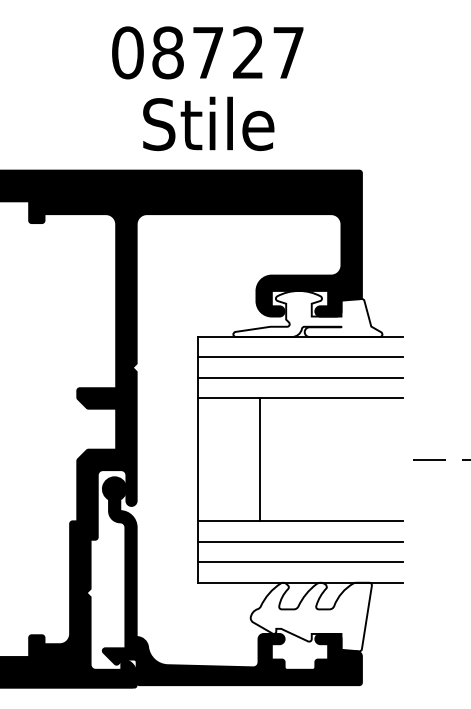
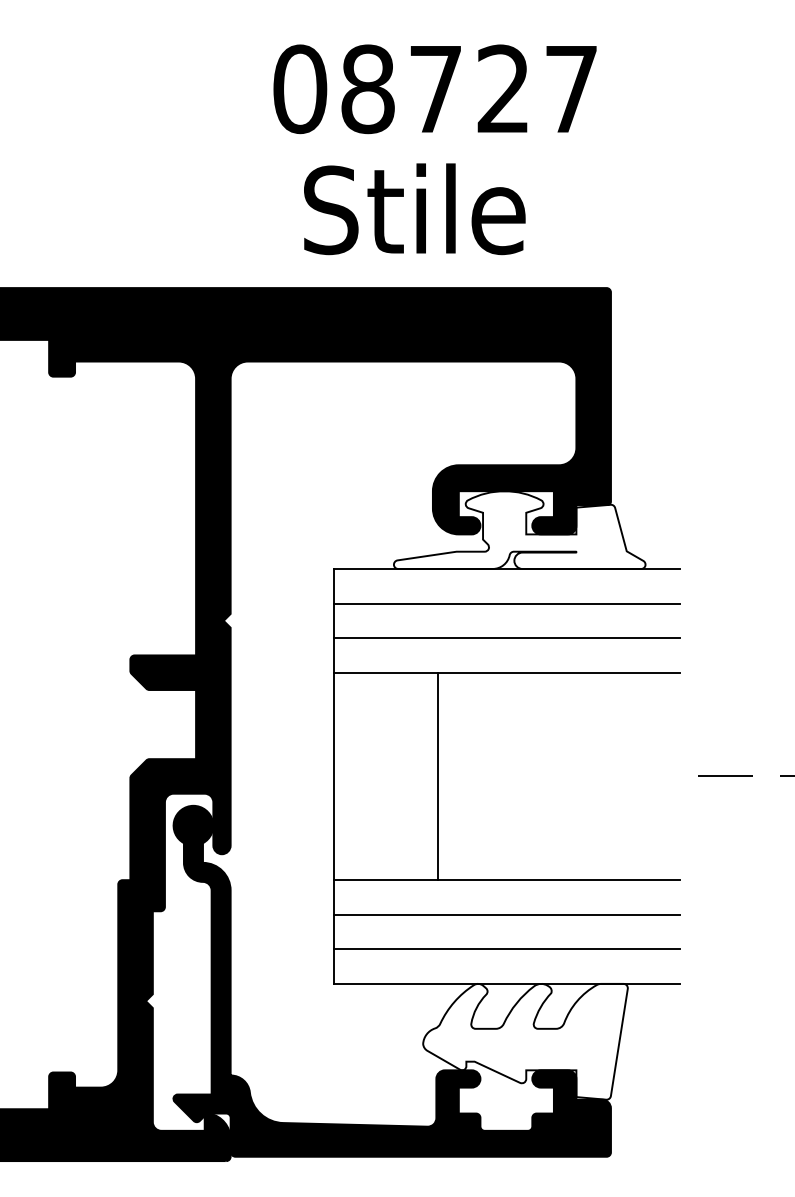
text: (207, 52) -> (434, 88), moved
text: (208, 123) -> (414, 208), moved

